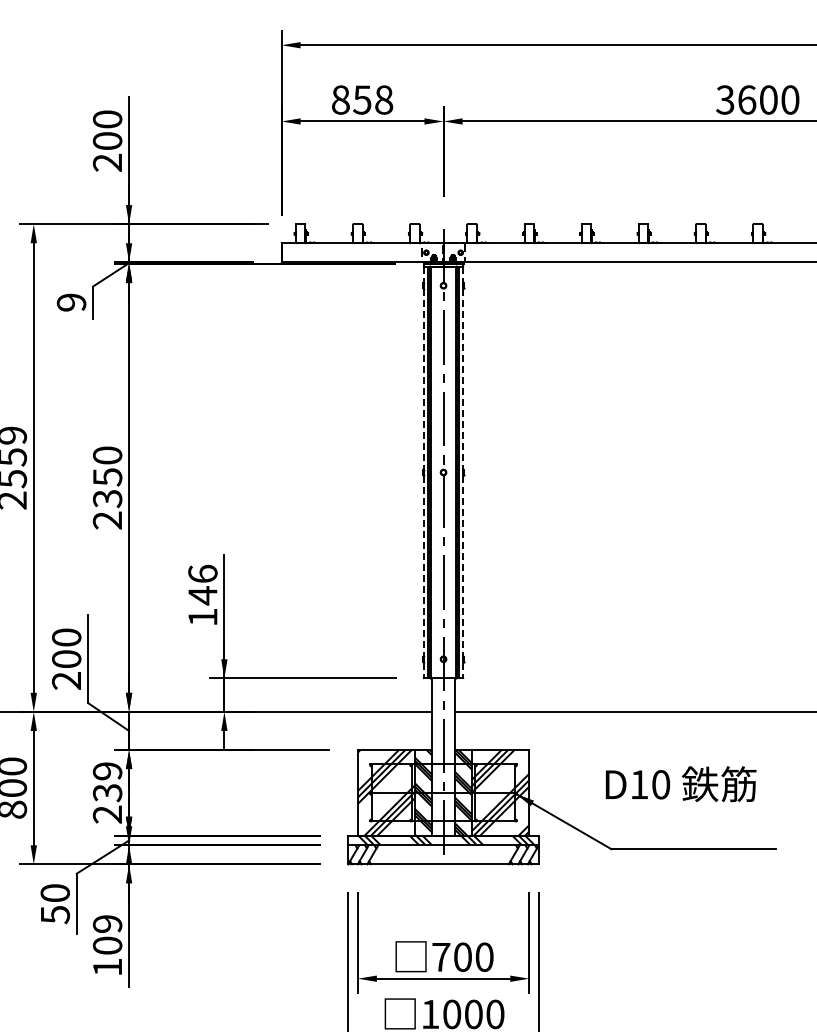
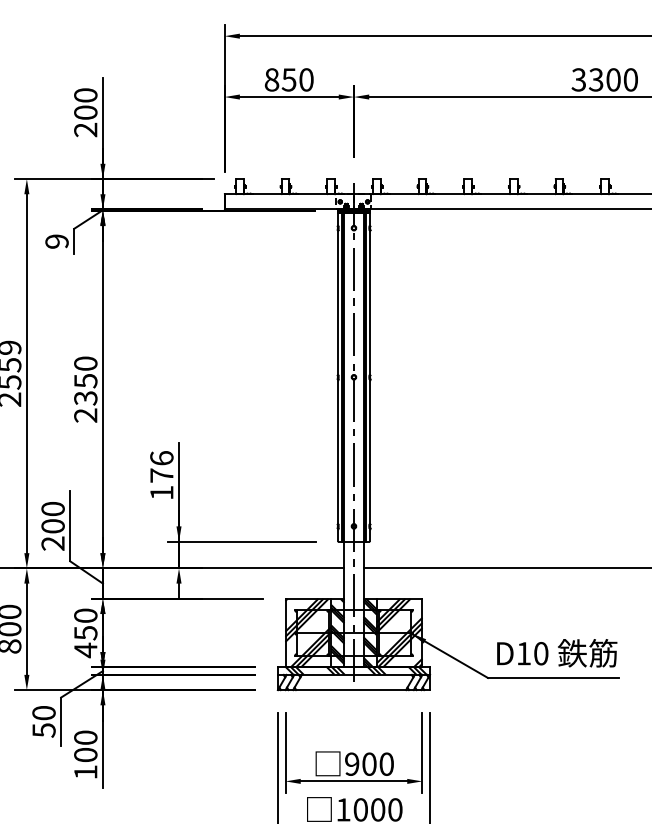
text: (384, 99) -> (306, 79), 858 -> 850
text: (746, 99) -> (595, 79), 3600 -> 3300
line: (423, 473) -> (337, 378), dashed -> solid
line: (463, 473) -> (369, 378), dashed -> solid
text: (202, 595) -> (161, 475), 146 -> 176
text: (680, 784) -> (556, 653), moved
text: (107, 793) -> (85, 633), 239 -> 450
text: (107, 924) -> (85, 738), 109 -> 100
text: (441, 956) -> (352, 763), 700 -> 900

